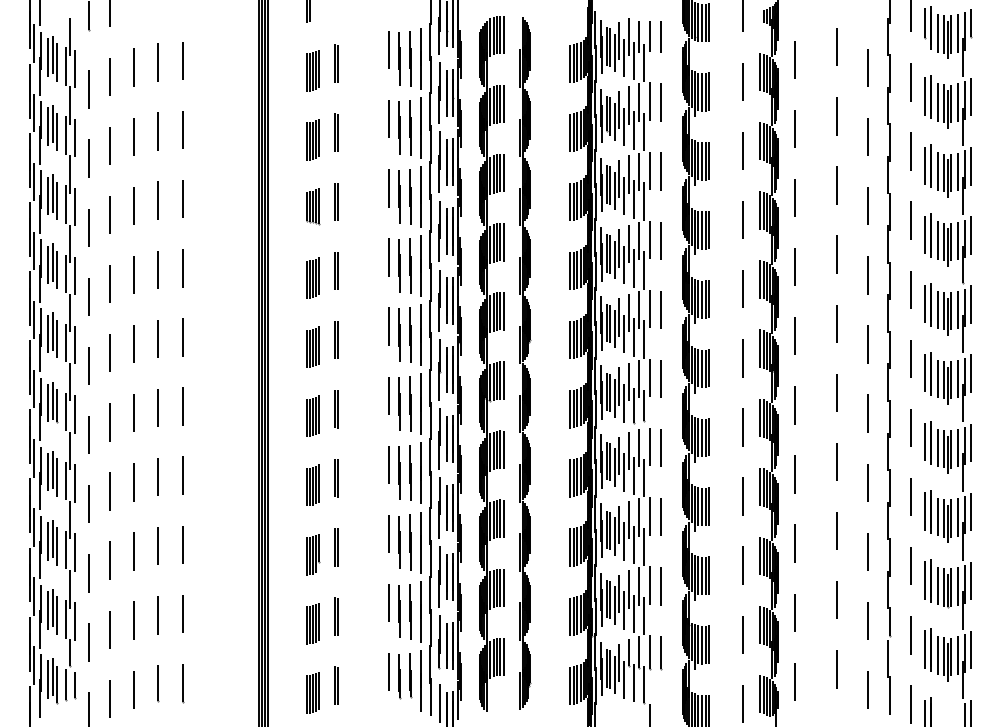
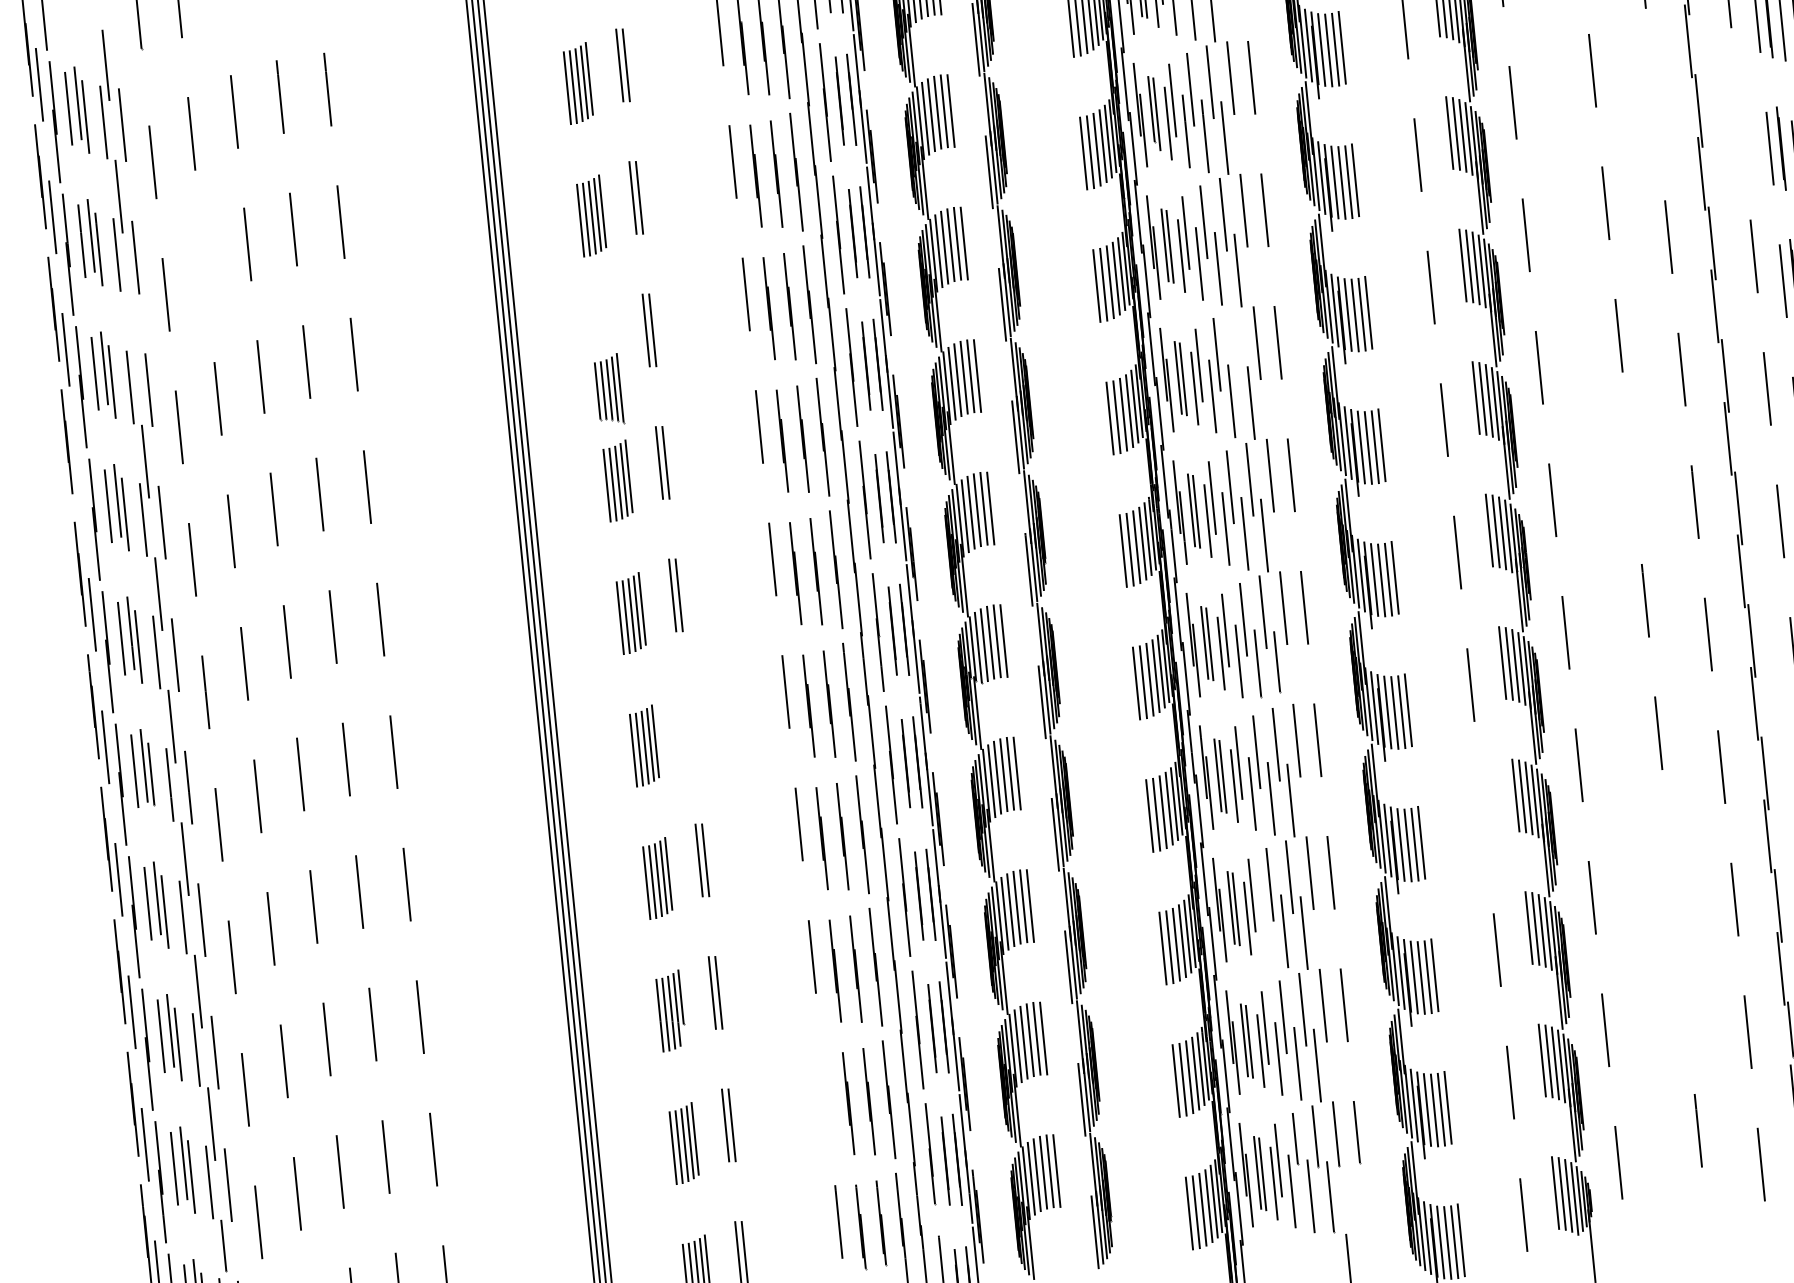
line: (868, 136) -> (1656, 103), removed
line: (110, 145) -> (204, 265), removed
line: (911, 151) -> (1741, 123), removed
line: (69, 174) -> (131, 329), removed
part: (313, 206) -> (610, 389), moved
line: (639, 240) -> (1237, 346), removed
line: (34, 250) -> (79, 481), removed
line: (837, 323) -> (1632, 467), removed
line: (335, 409) -> (686, 728), removed
line: (742, 496) -> (1483, 817), removed
line: (837, 530) -> (1672, 864), removed
line: (624, 541) -> (1265, 926), removed
line: (837, 600) -> (1685, 998), removed
line: (388, 602) -> (825, 1088), removed

